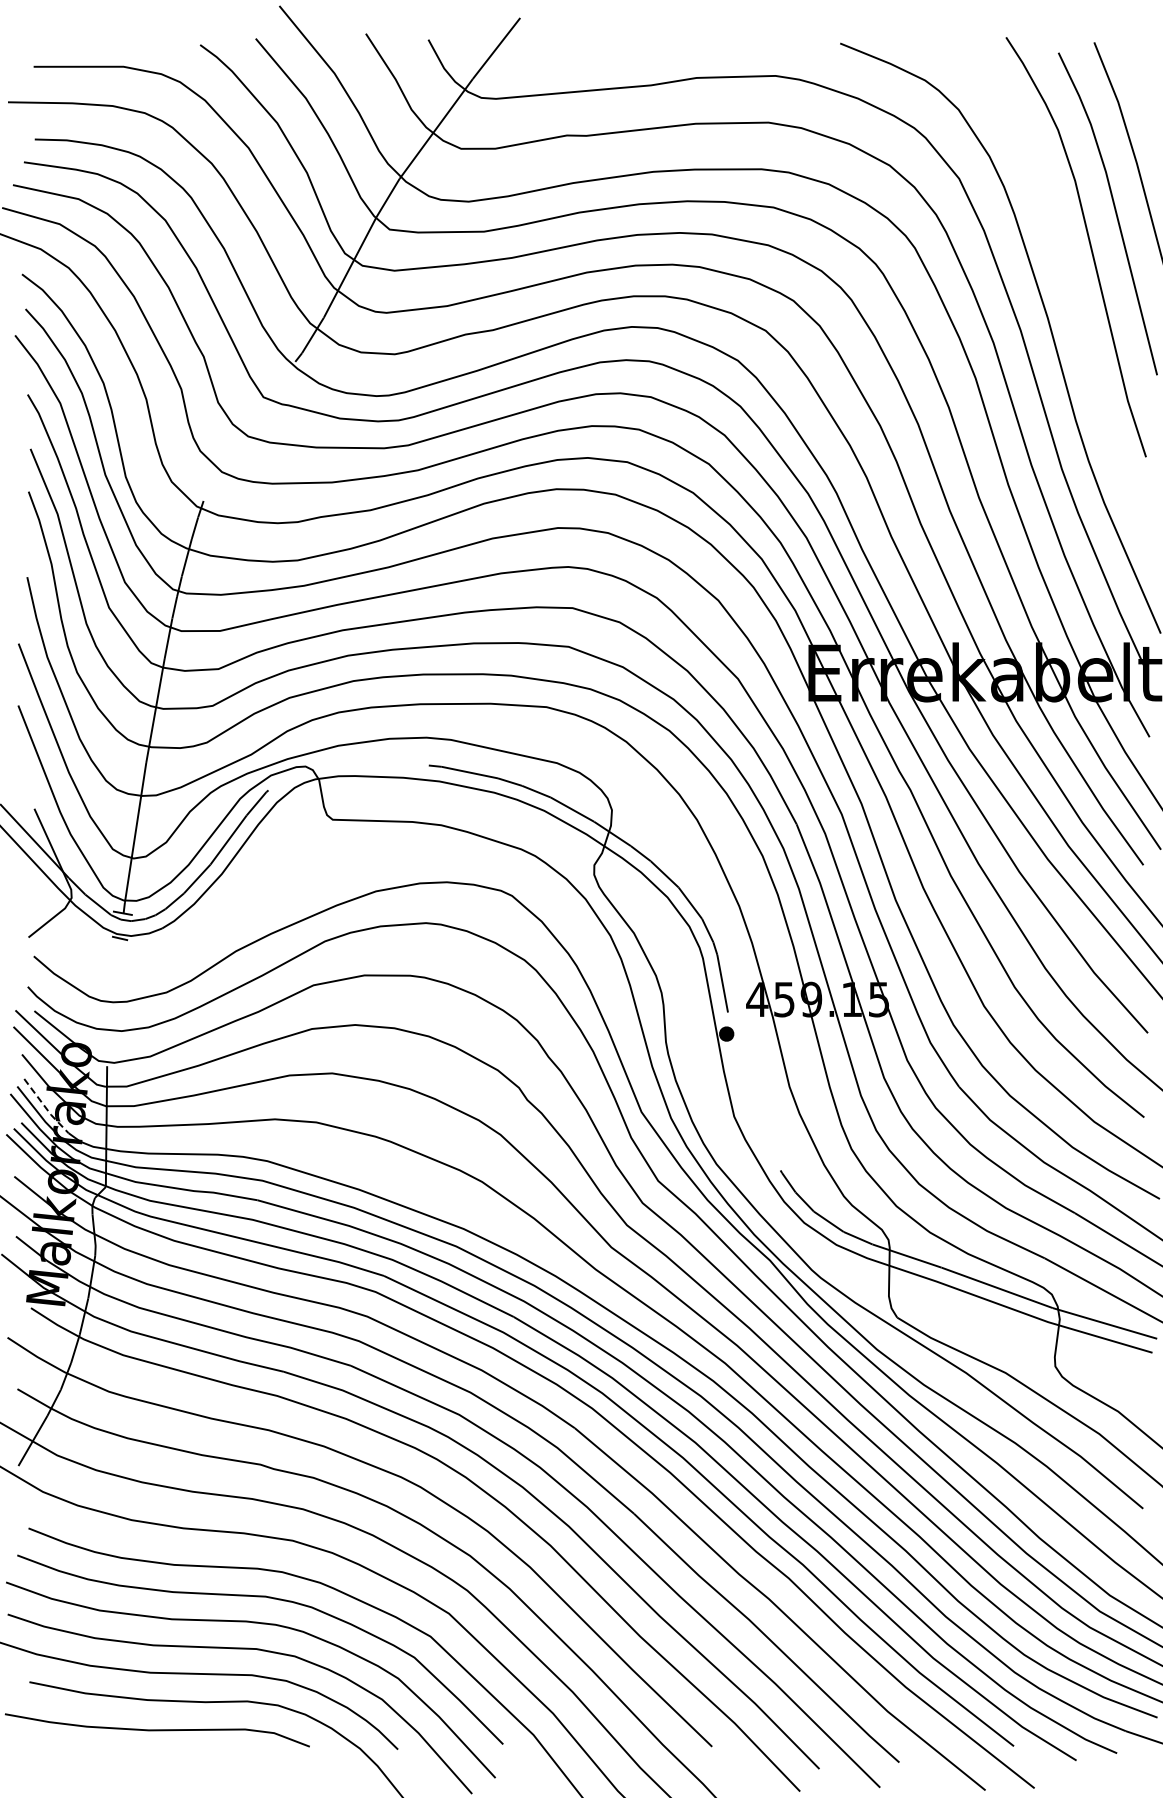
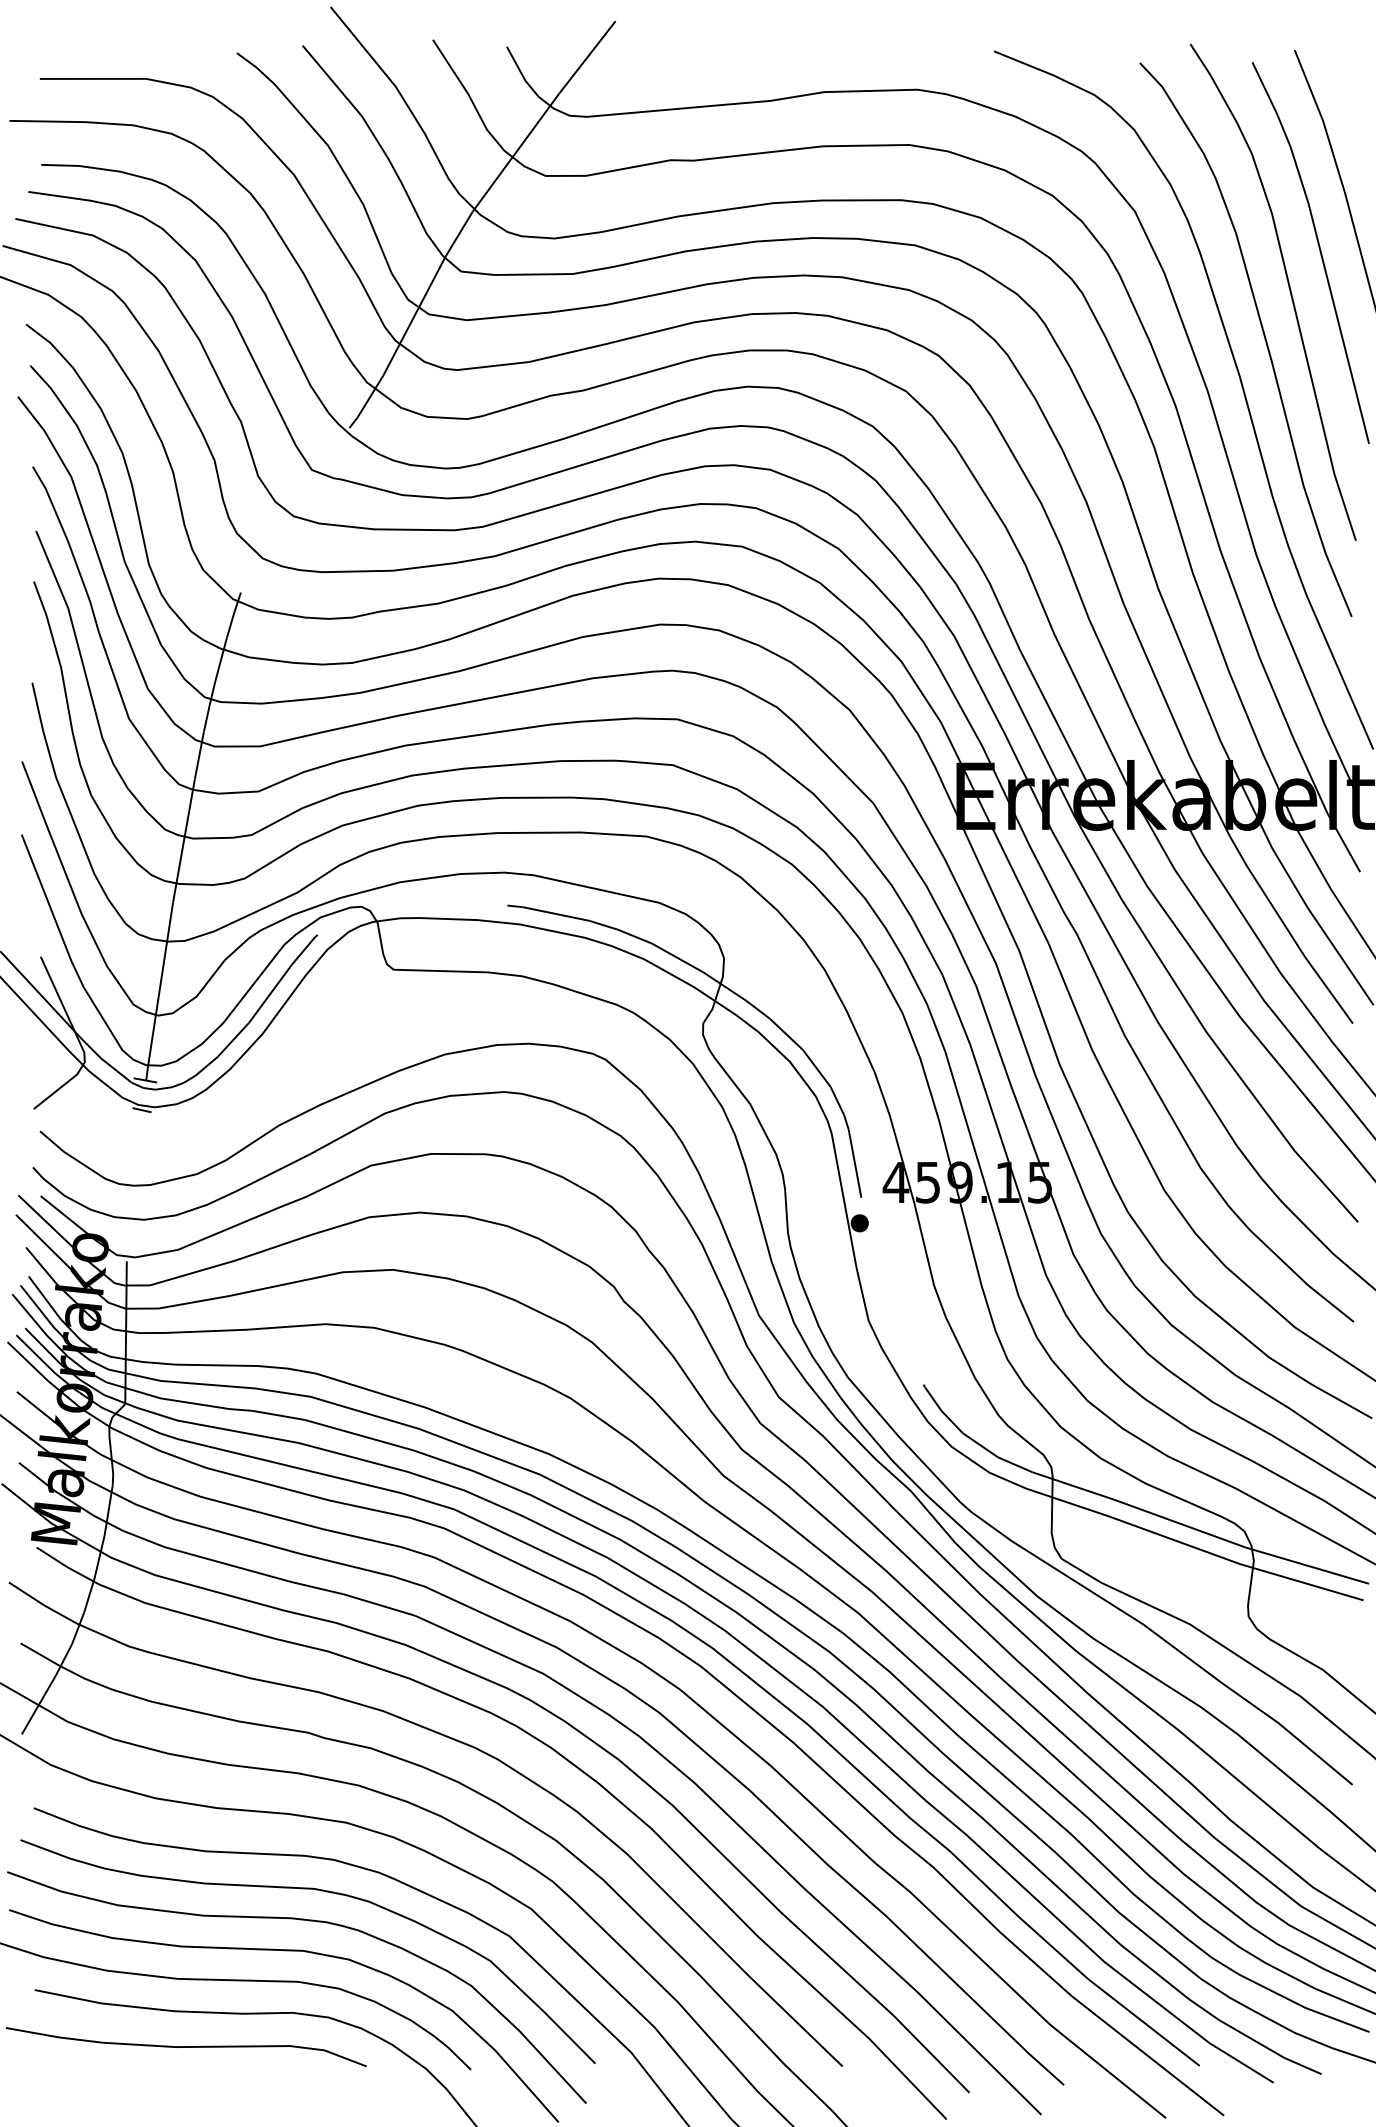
curve: (1067, 283) -> (1262, 335), added
line: (45, 1107) -> (53, 1310), dashed -> solid

